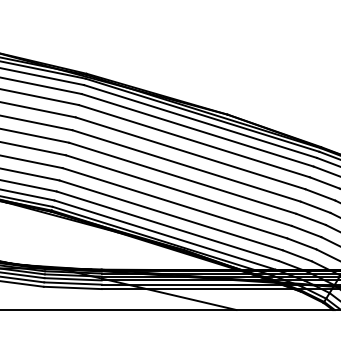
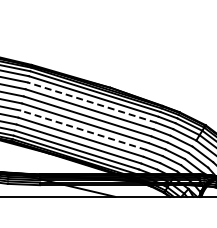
line: (193, 141) -> (91, 102), solid -> dashed
line: (177, 191) -> (82, 130), solid -> dashed

